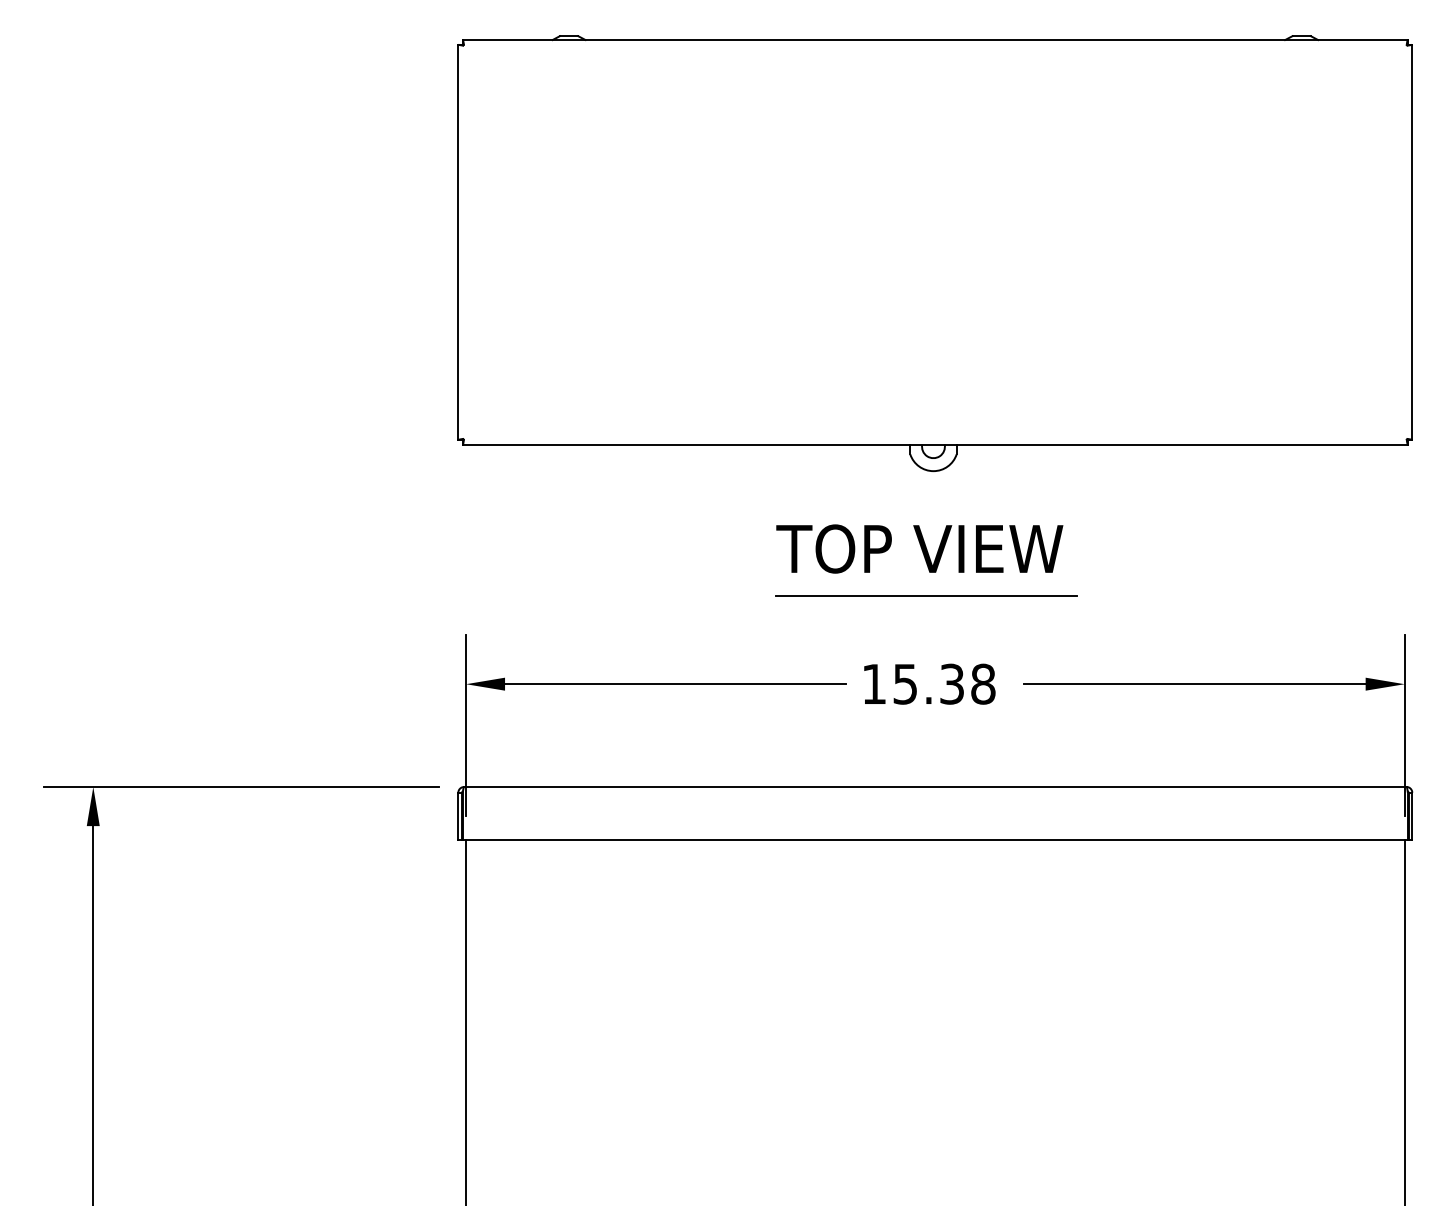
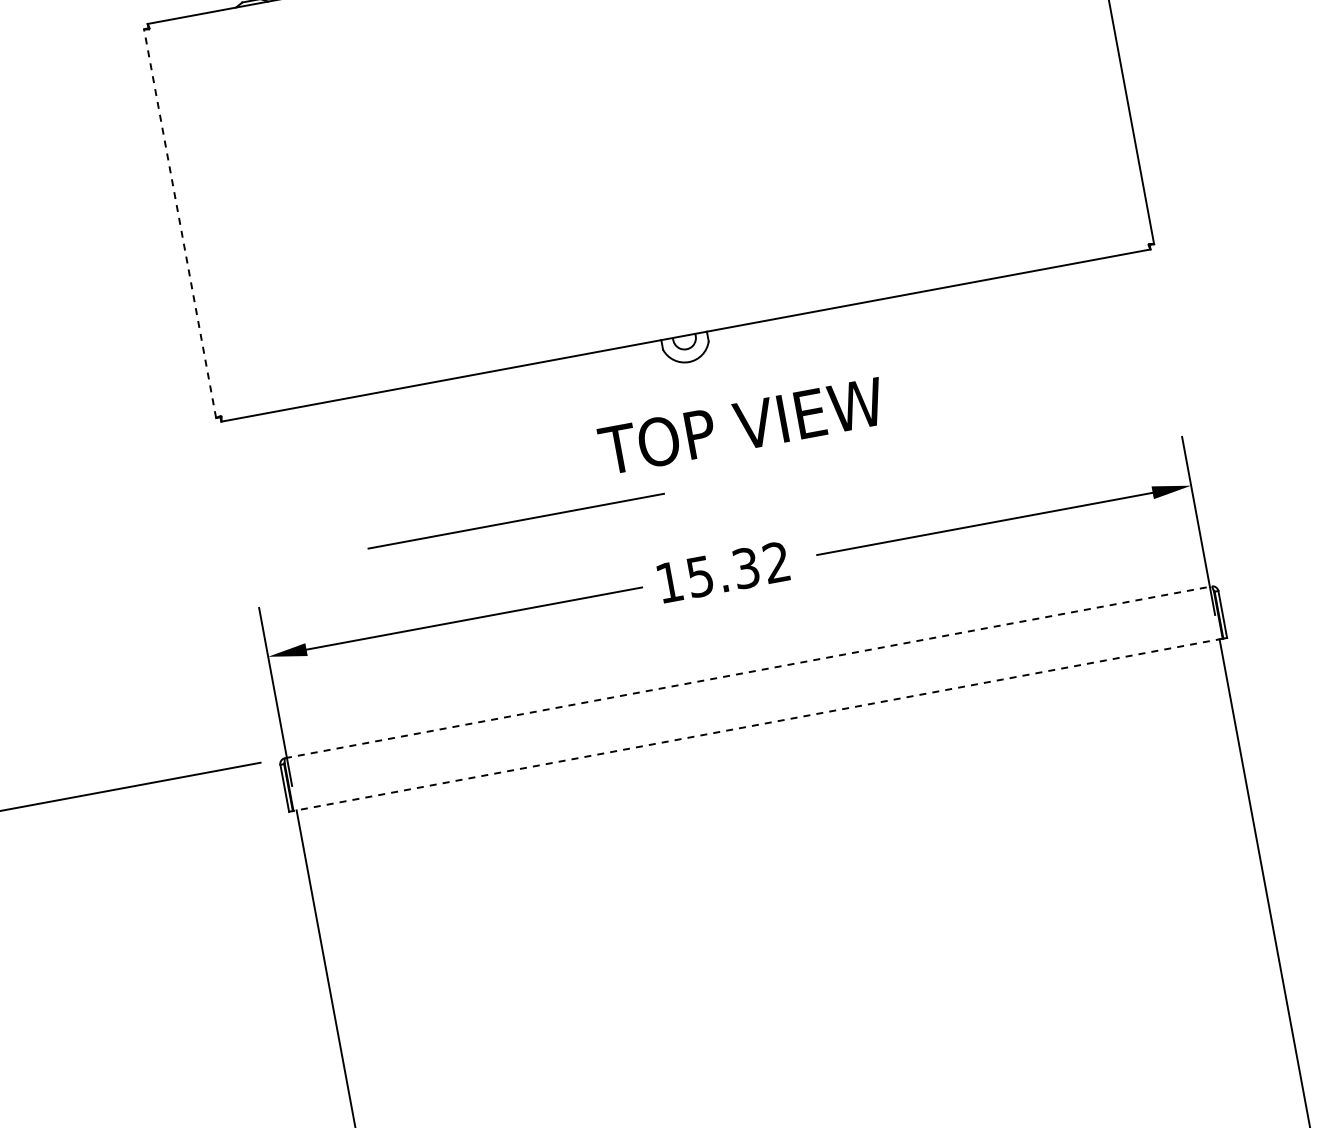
line: (458, 242) -> (180, 223), solid -> dashed
text: (919, 548) -> (741, 425), moved
line: (926, 595) -> (515, 520), moved
text: (983, 683) -> (776, 561), 15.38 -> 15.32
line: (935, 787) -> (748, 672), solid -> dashed
line: (935, 840) -> (758, 724), solid -> dashed

